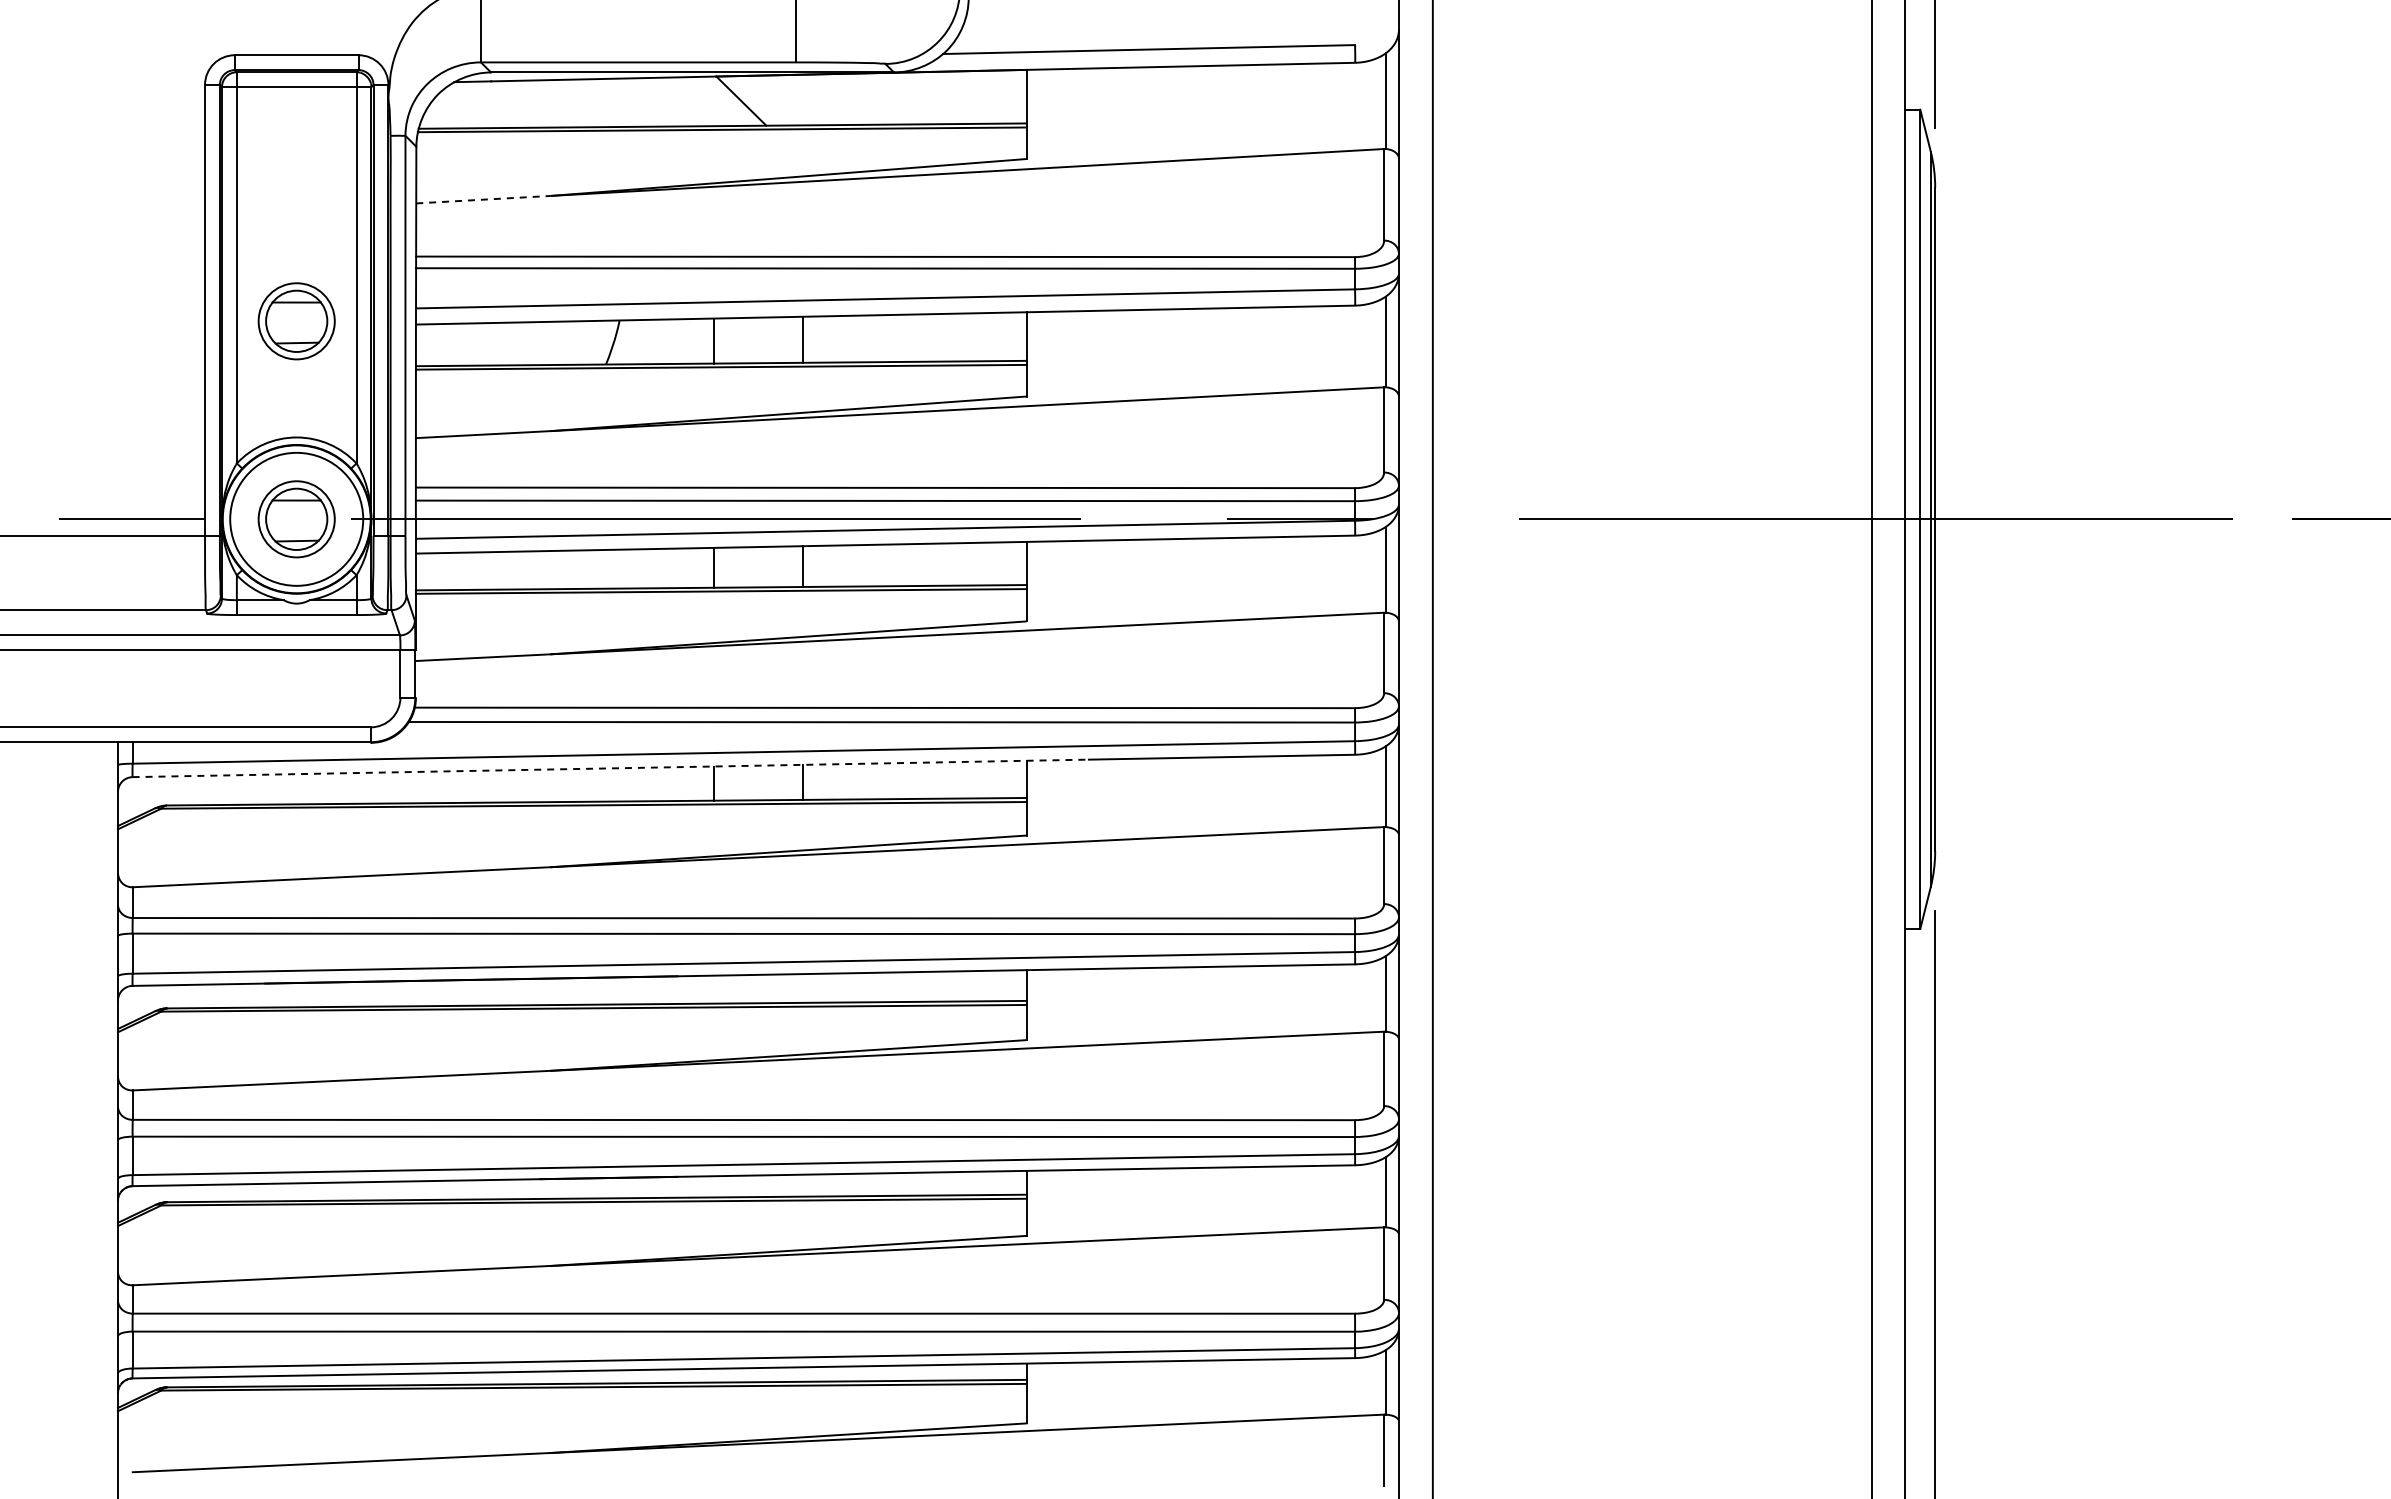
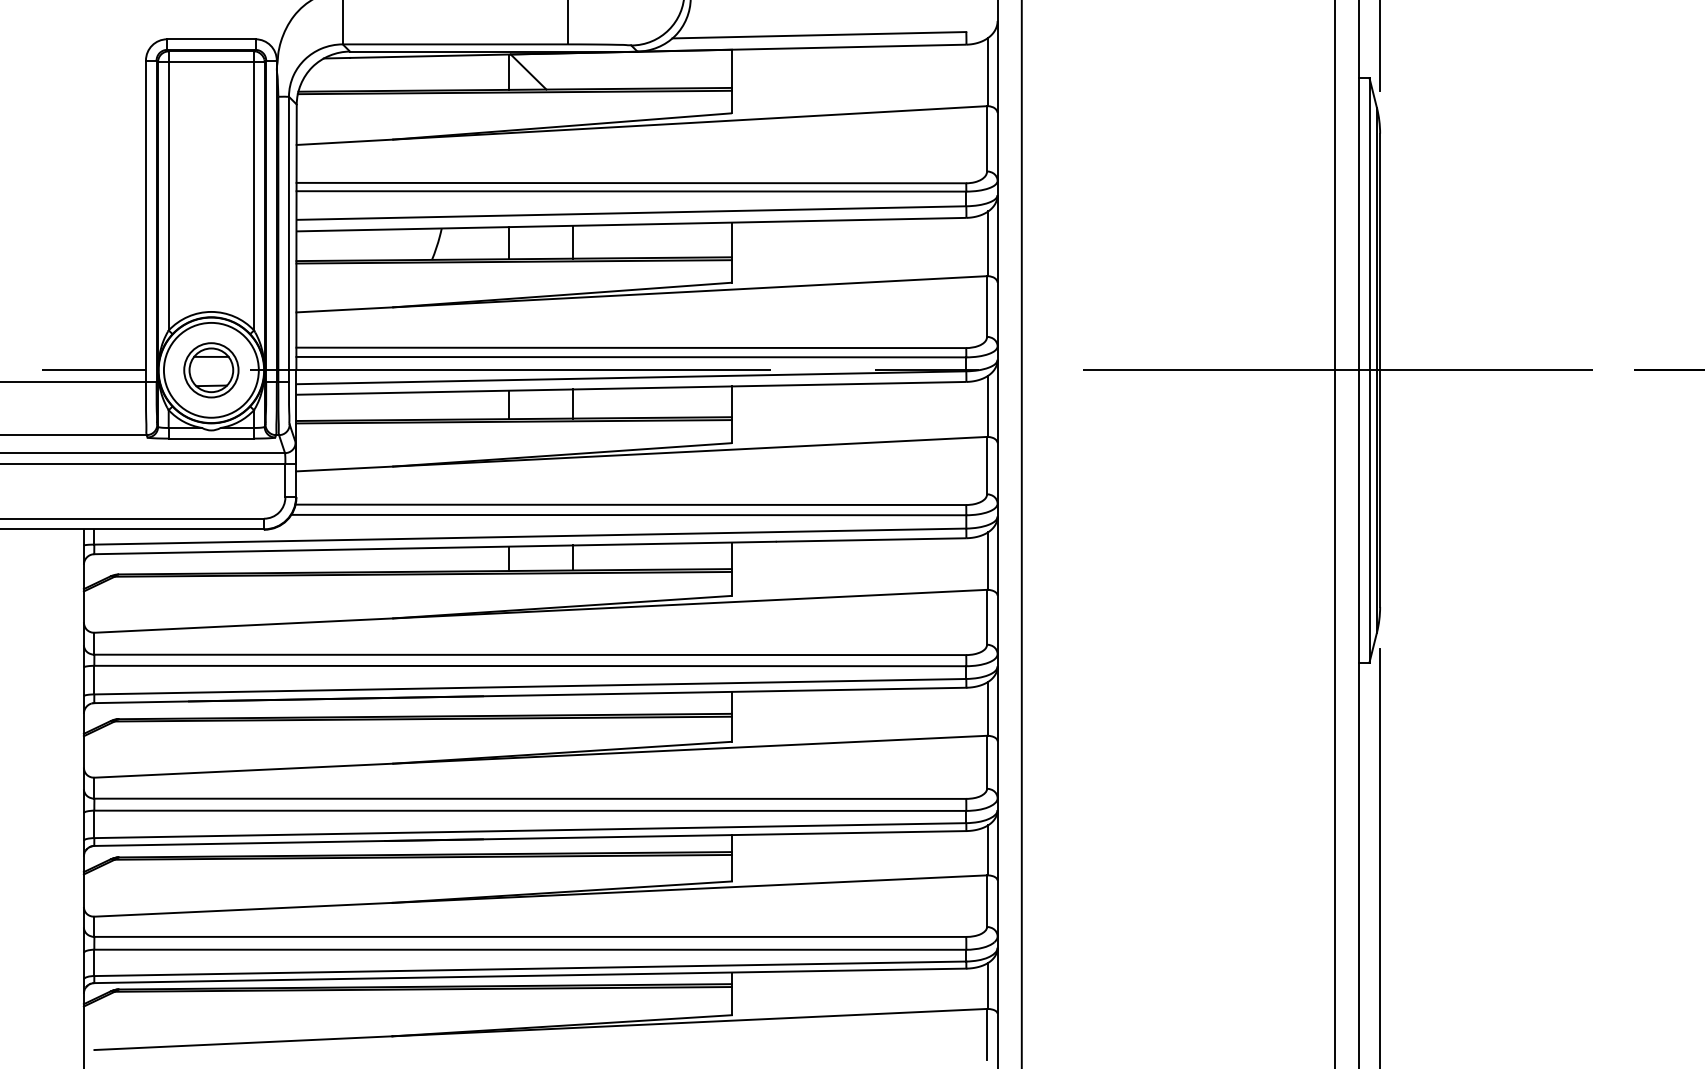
line: (713, 101) -> (508, 72), added
line: (483, 199) -> (344, 142), dashed -> solid
part: (296, 321) -> (211, 229), removed
line: (610, 768) -> (435, 548), dashed -> solid

